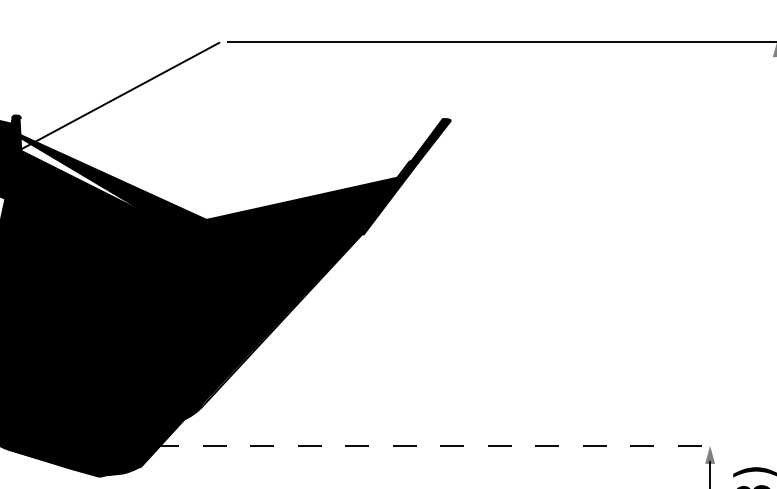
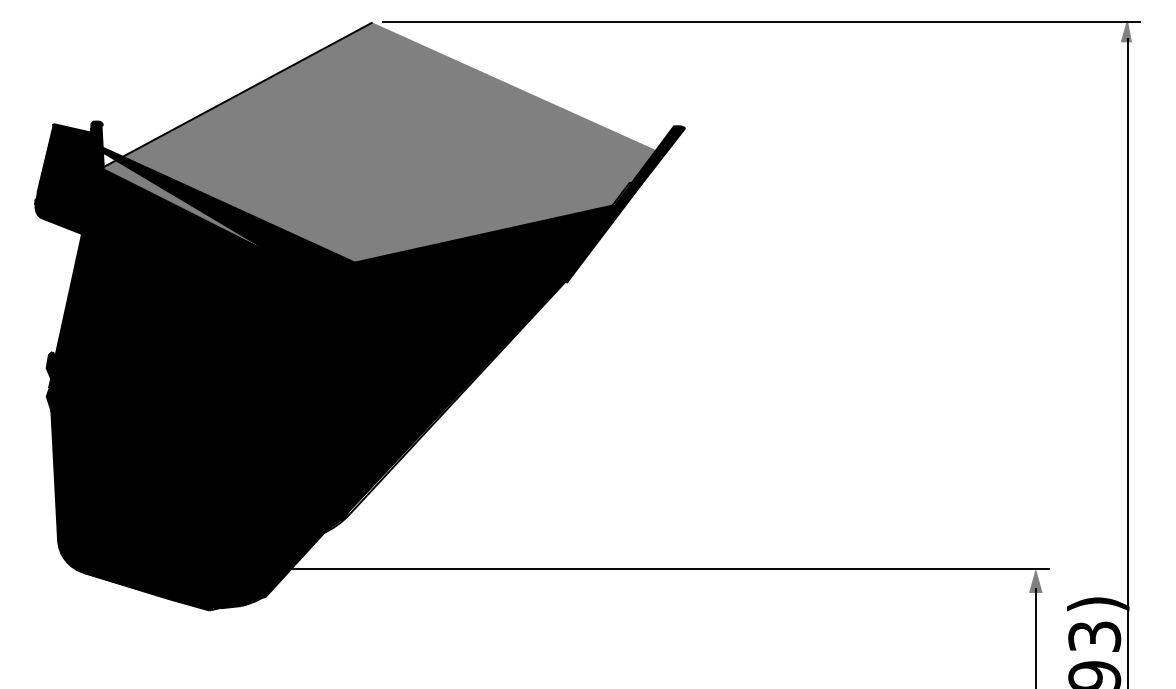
fill: (225, 131) -> (379, 143), added
line: (414, 445) -> (635, 568), dashed -> solid

